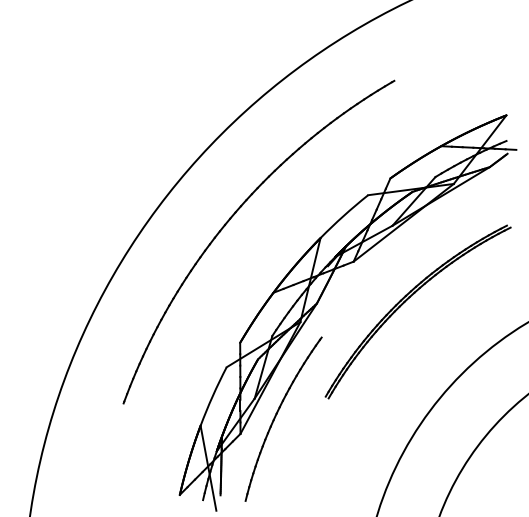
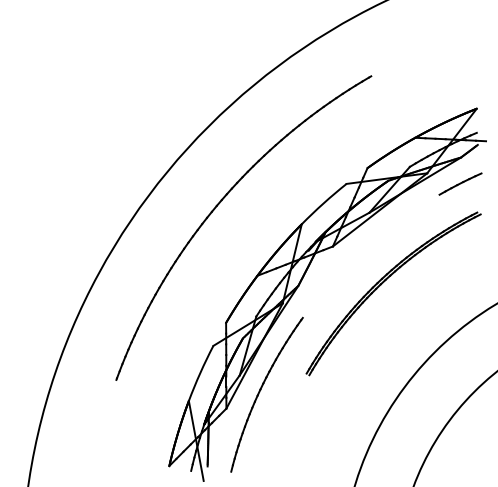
line: (489, 194) -> (460, 183), added

